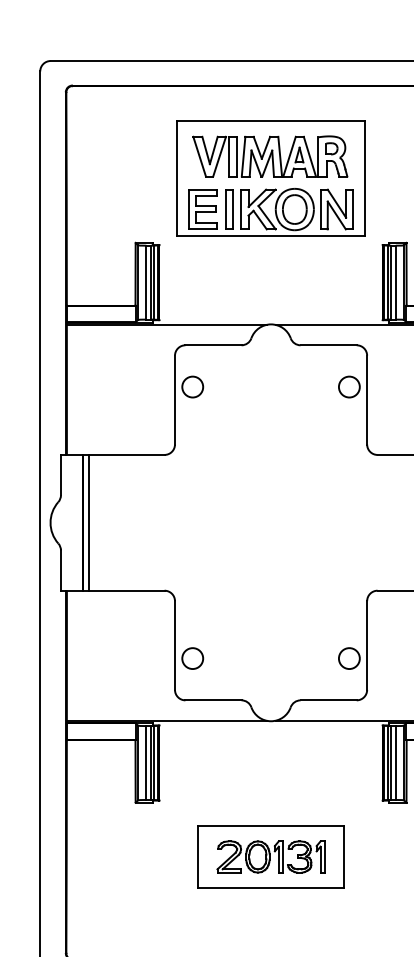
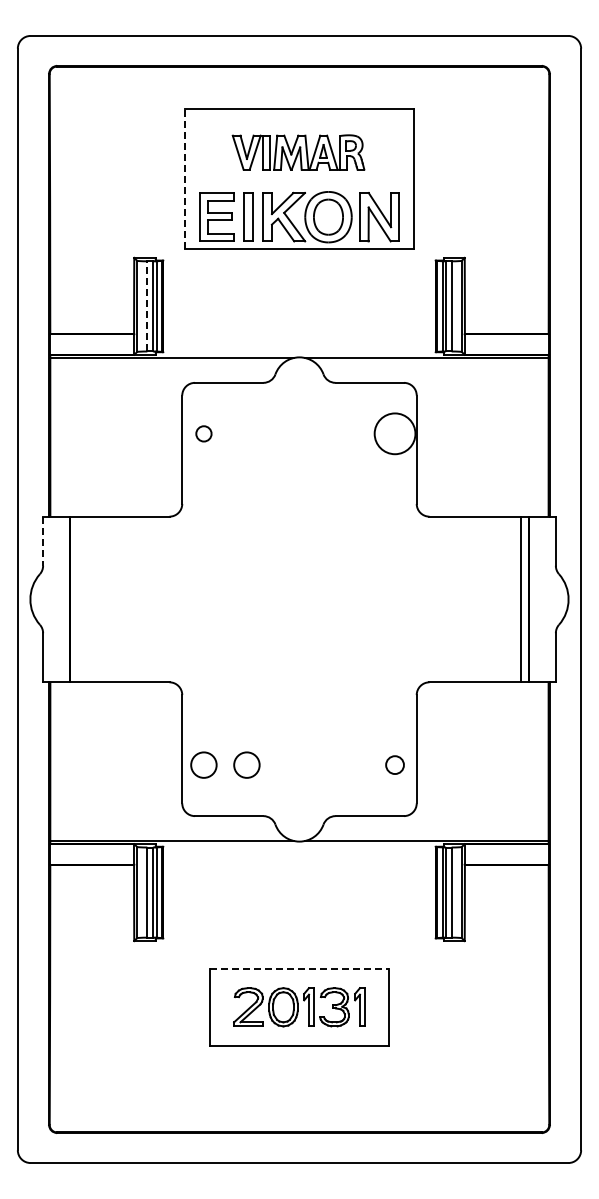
part: (270, 156) -> (298, 152), size x0.7
line: (176, 177) -> (184, 178), solid -> dashed
line: (146, 281) -> (147, 305), solid -> dashed
circle: (192, 386) -> (203, 433), size x0.6
circle: (348, 386) -> (394, 433), size x1.6
line: (61, 475) -> (43, 541), solid -> dashed
line: (89, 522) -> (77, 599), removed
circle: (227, 658) -> (246, 764), added
circle: (348, 658) -> (394, 764), size x0.7
line: (271, 826) -> (299, 969), solid -> dashed

